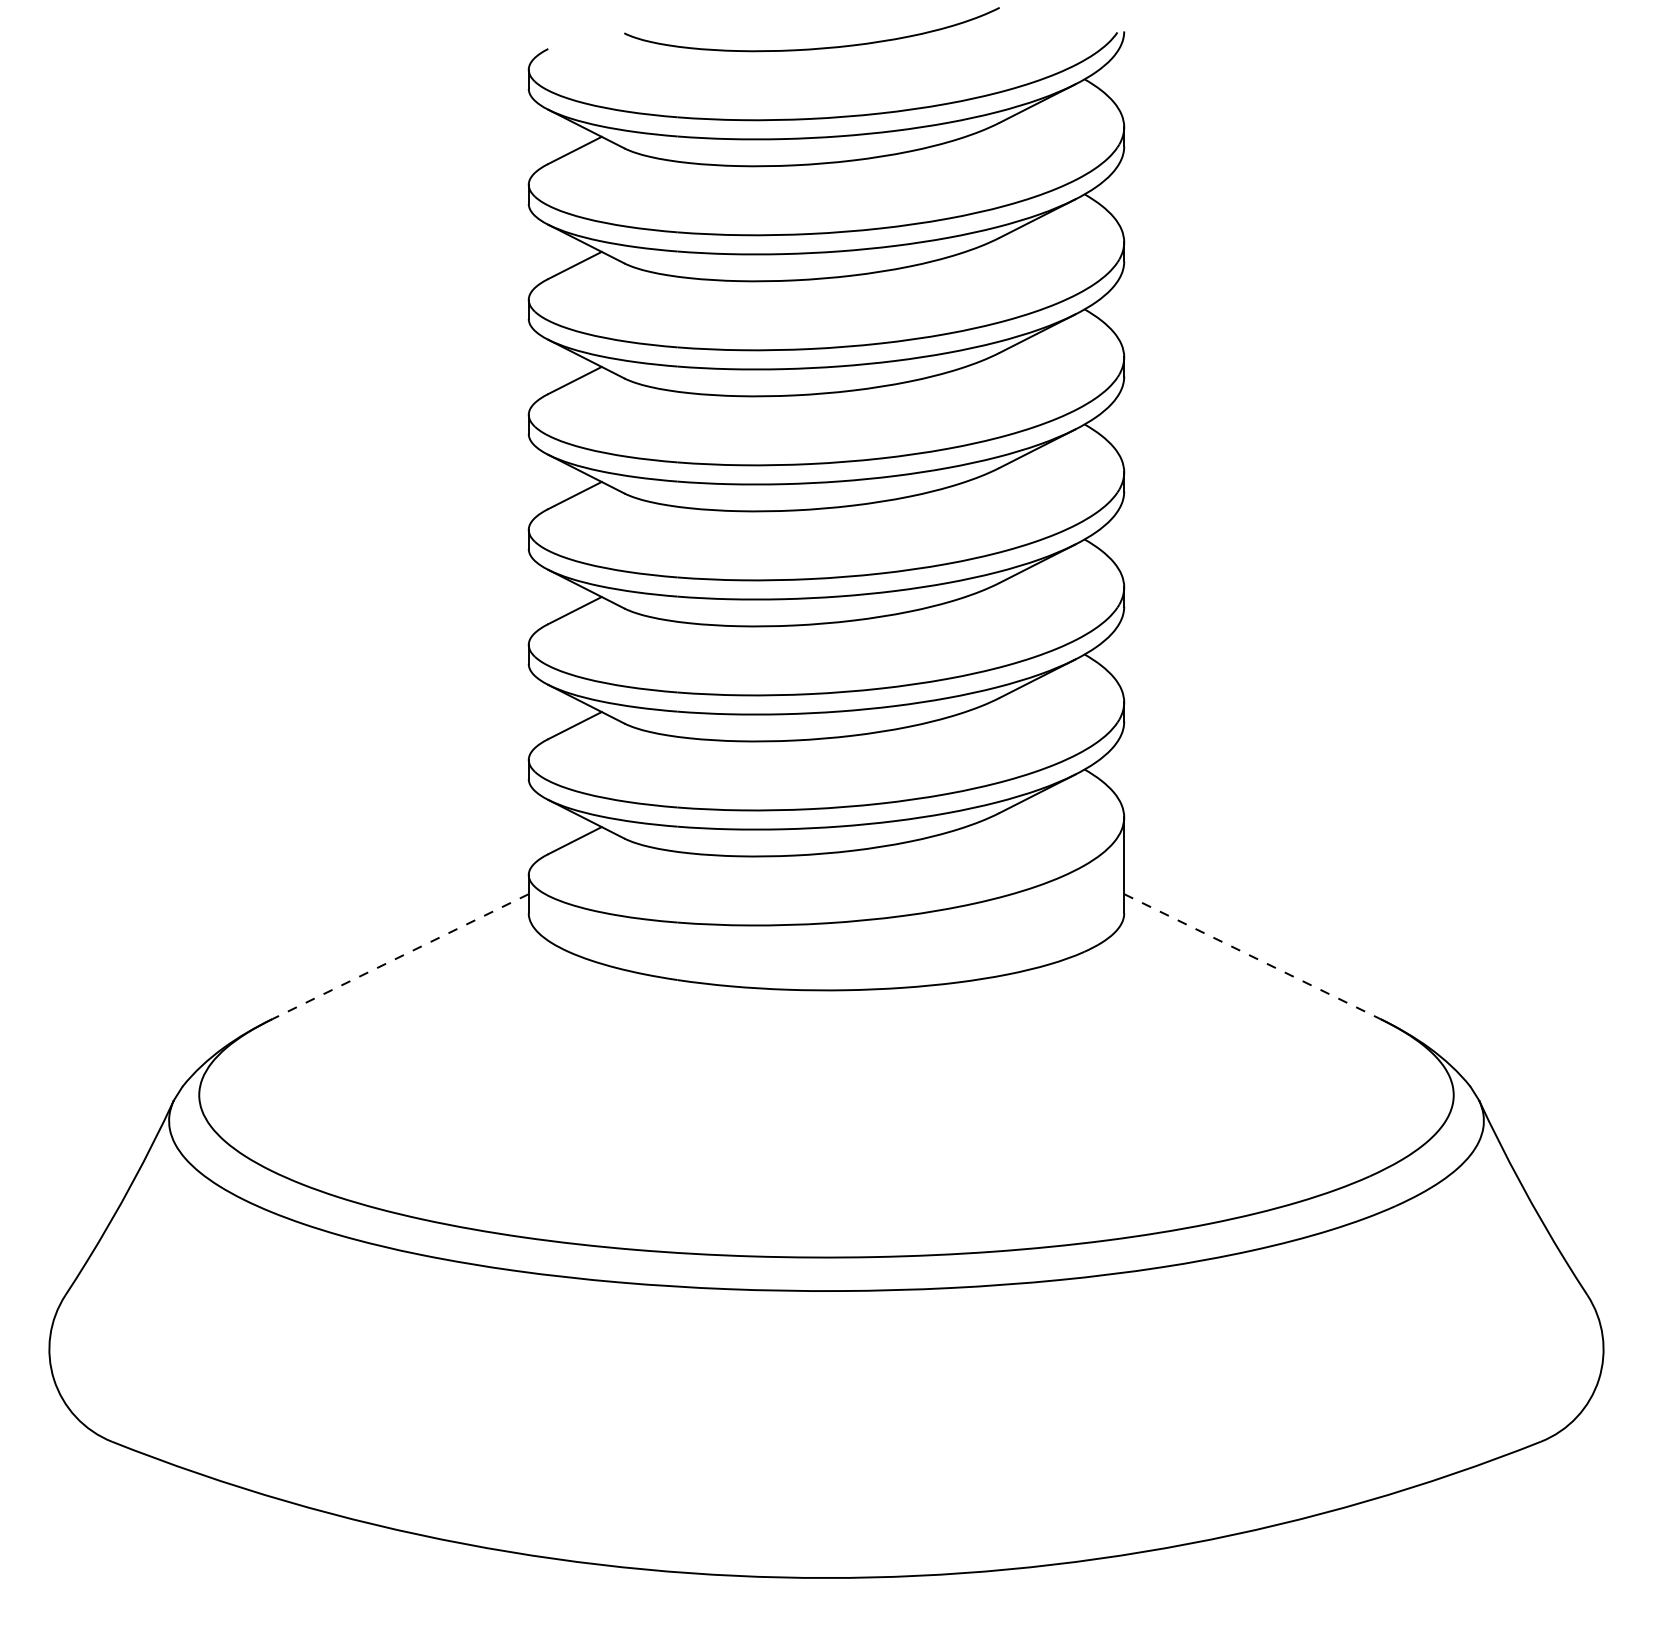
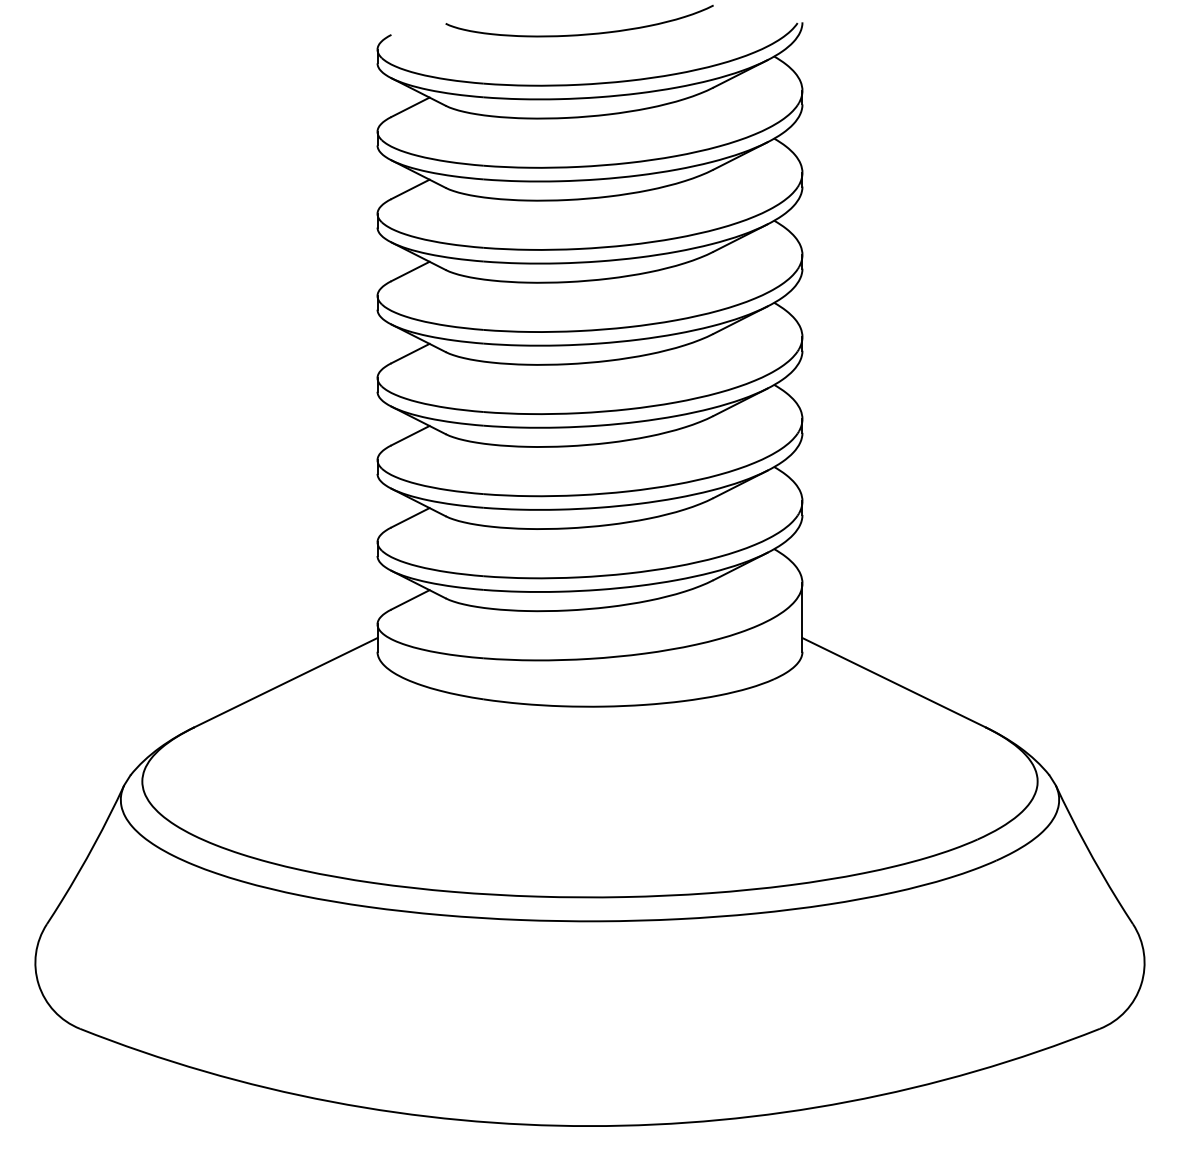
line: (401, 956) -> (286, 682), dashed -> solid
line: (1251, 956) -> (893, 682), dashed -> solid

